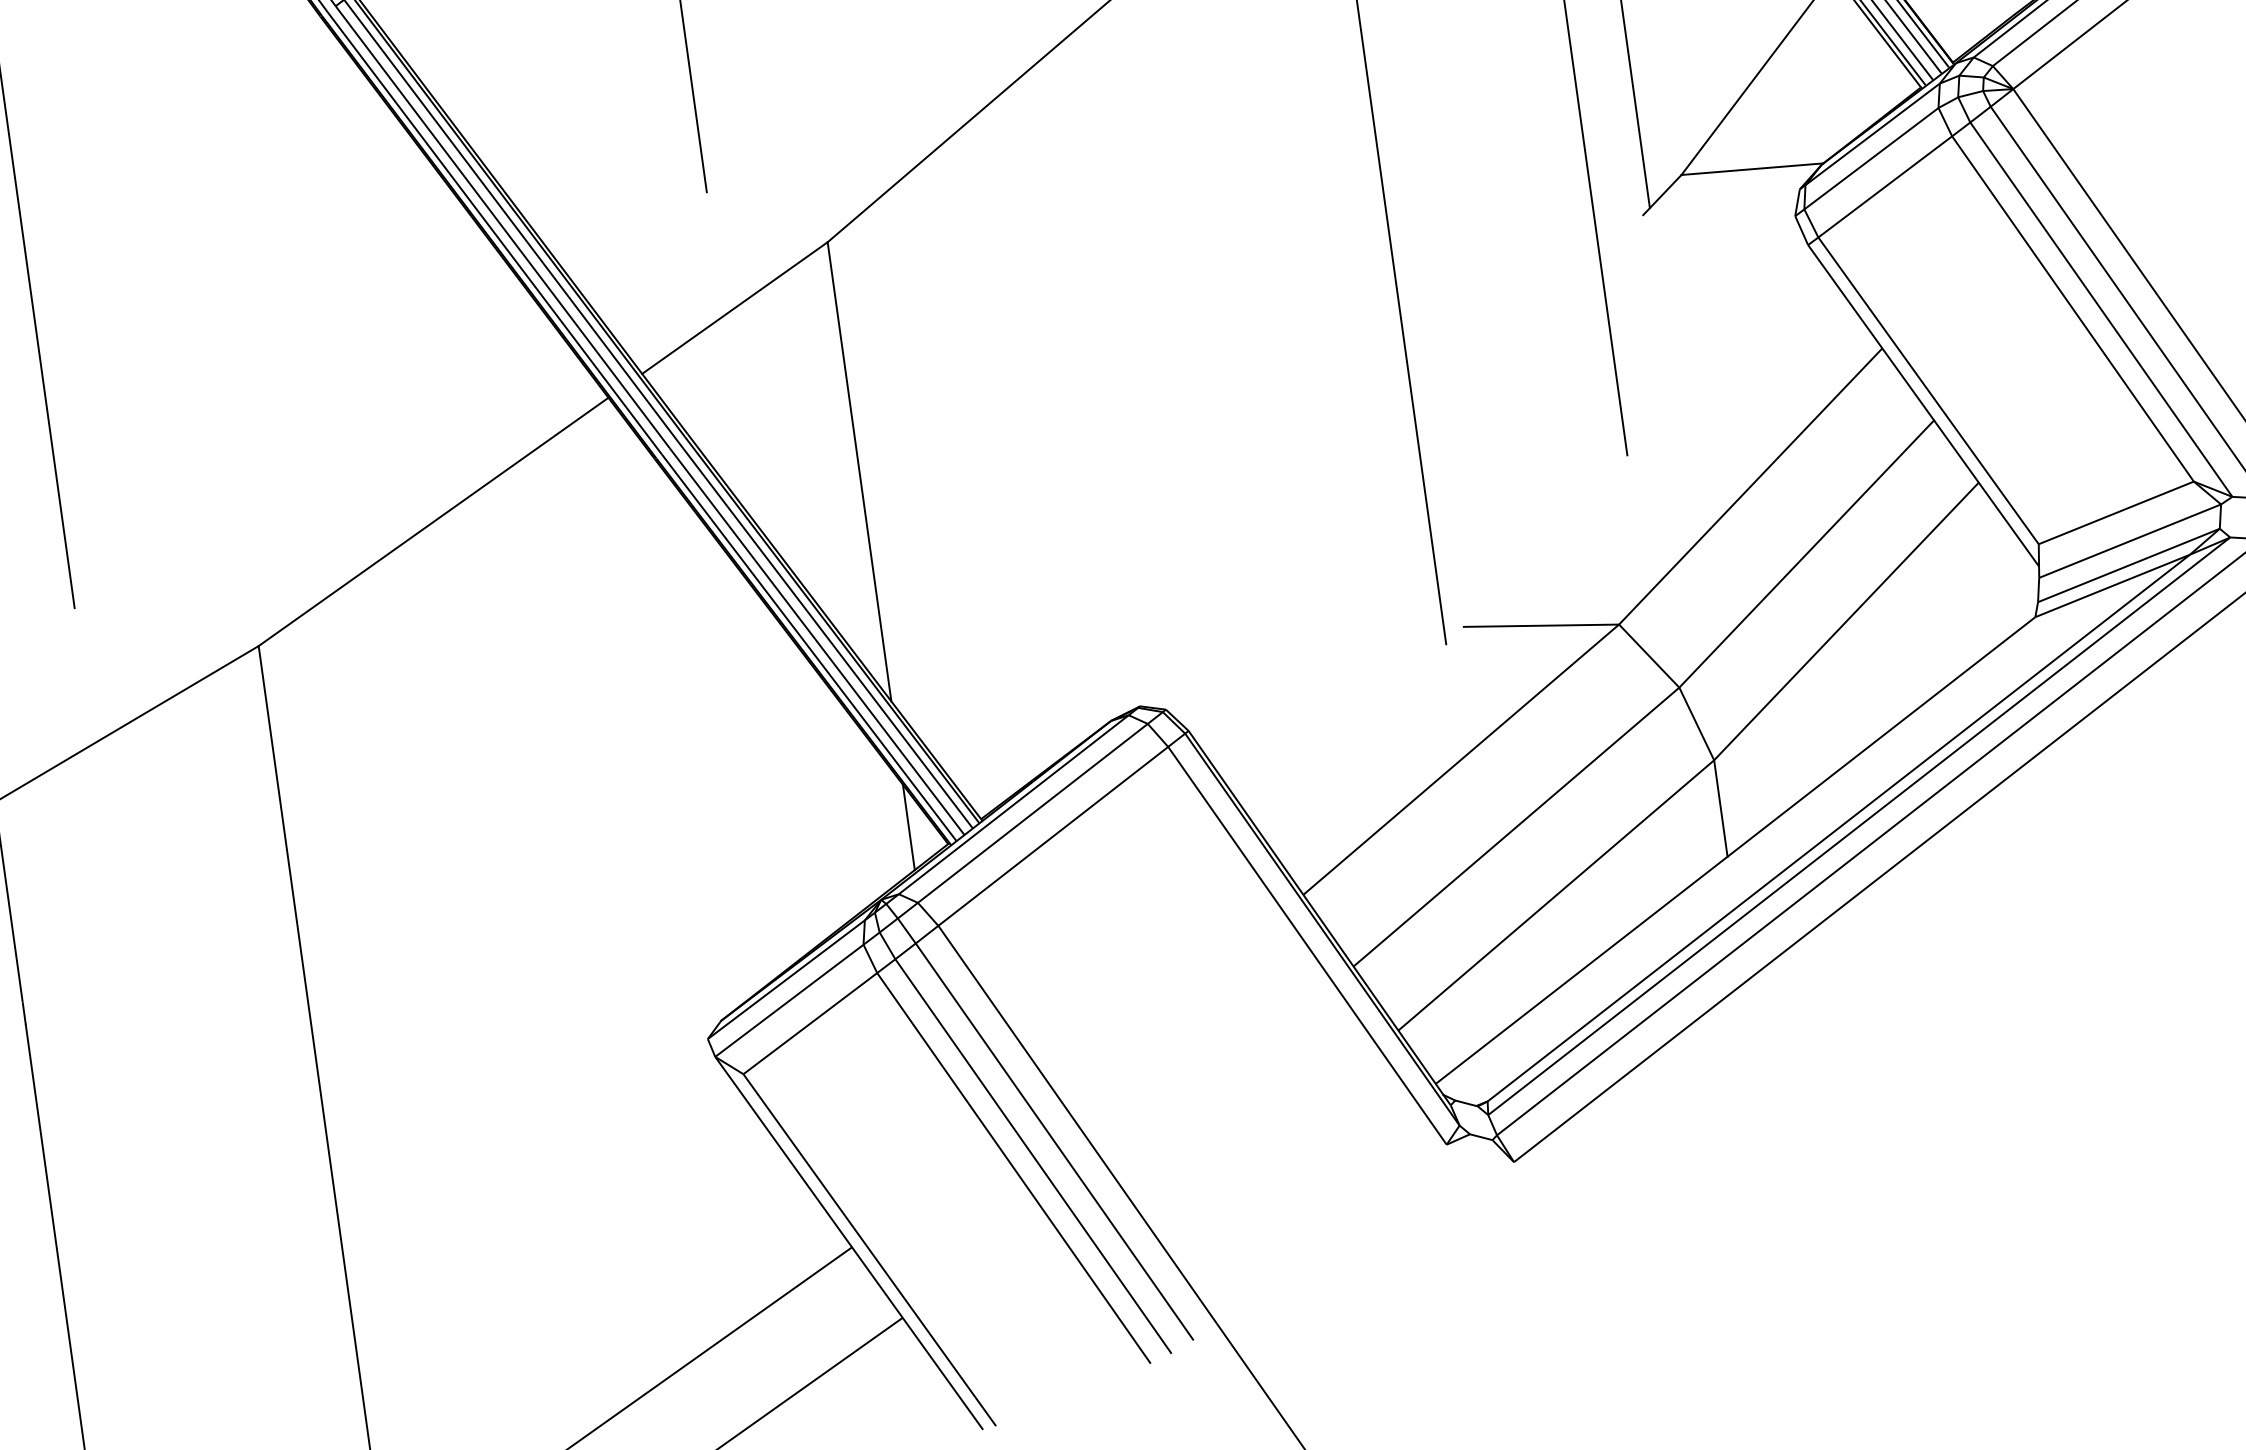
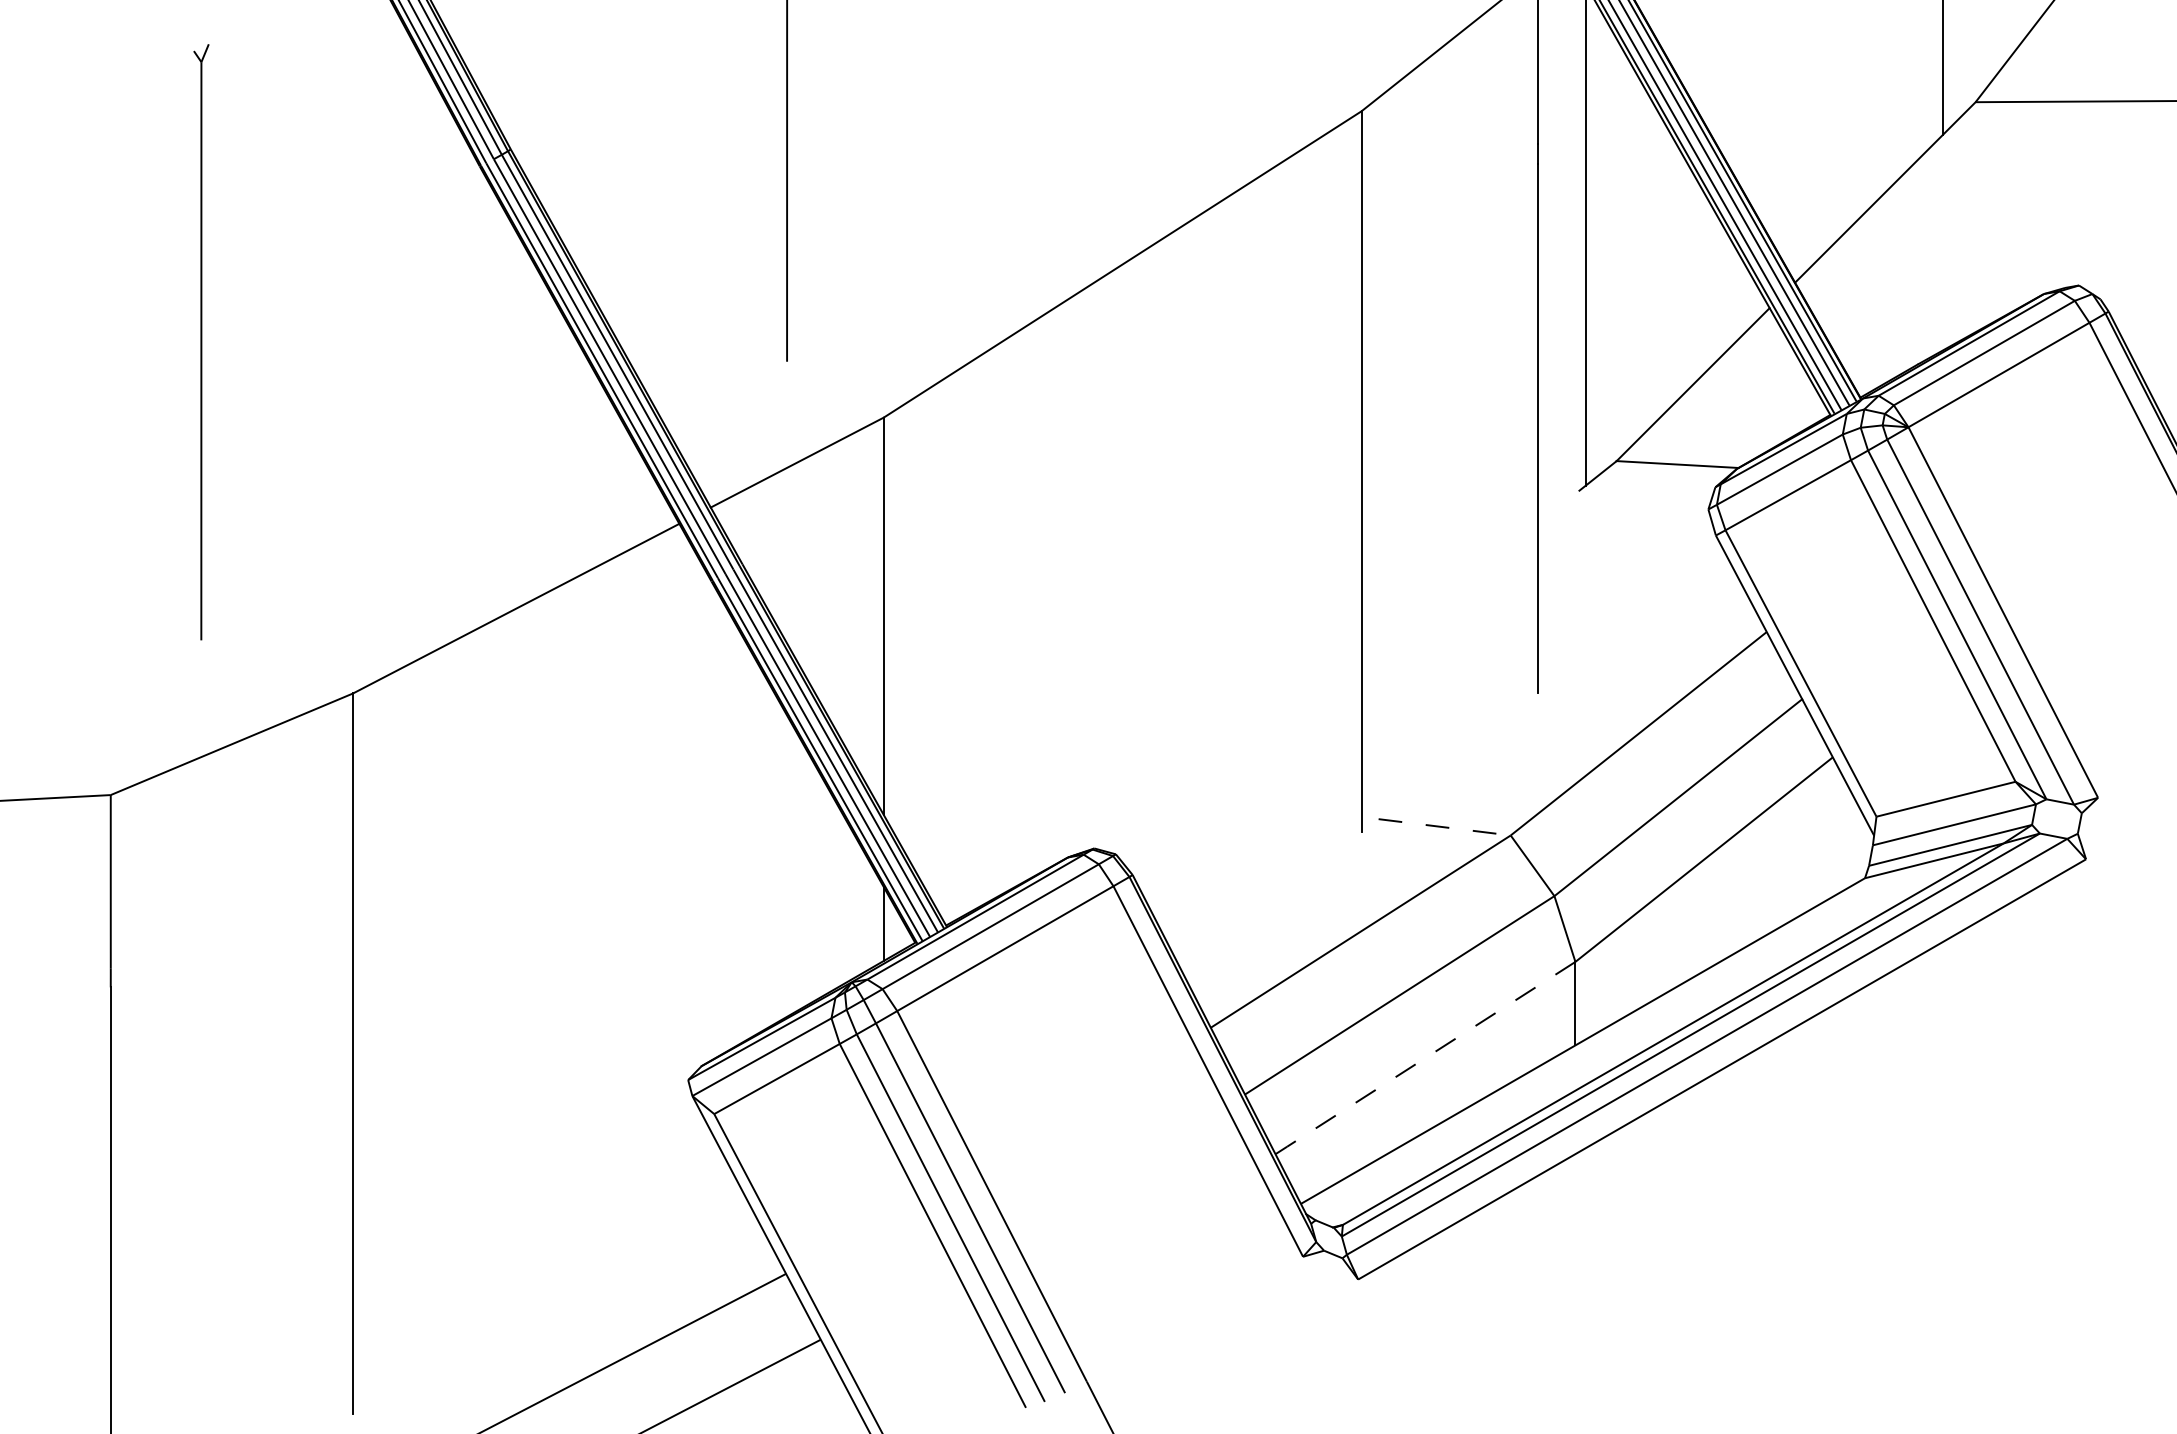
line: (1541, 625) -> (1444, 827), solid -> dashed
line: (1556, 895) -> (1425, 1058), solid -> dashed

